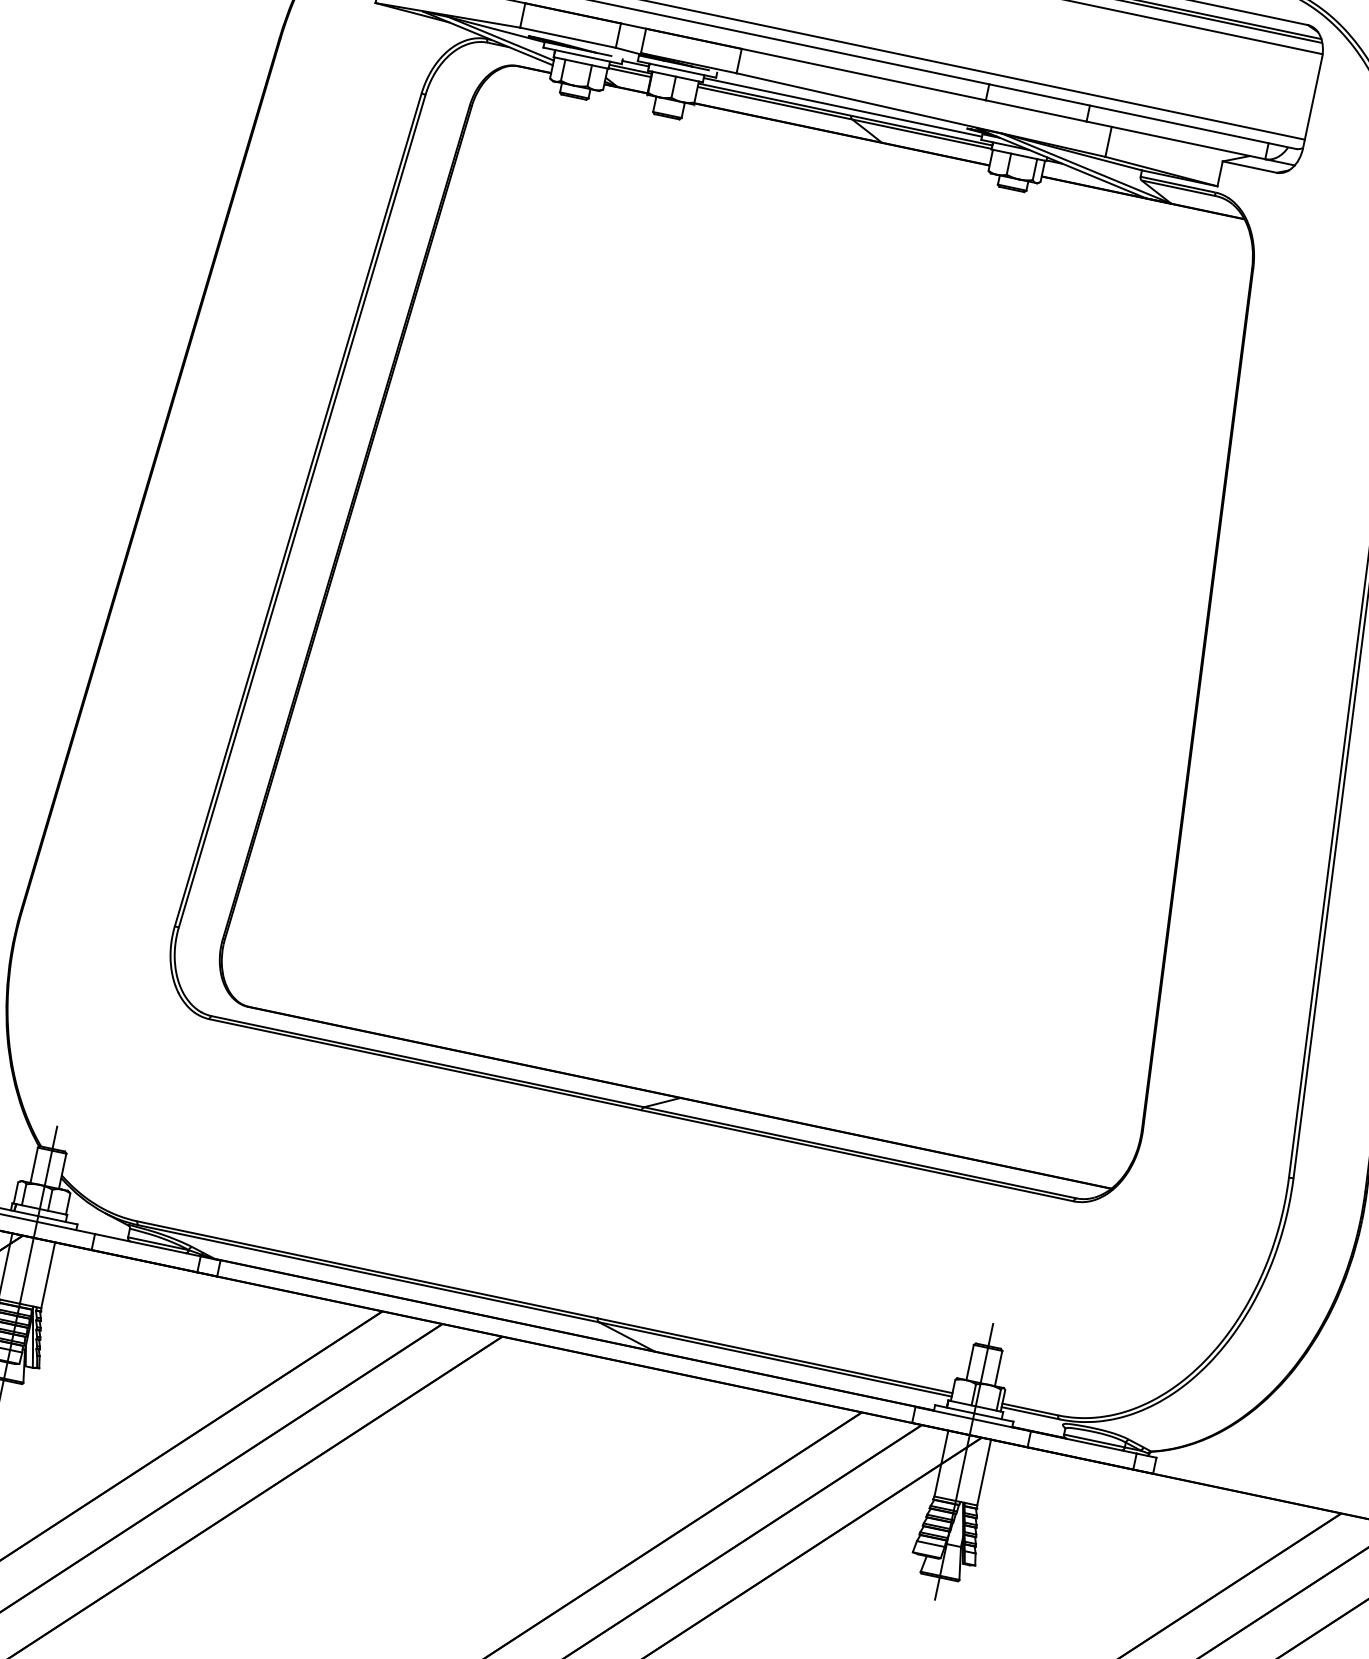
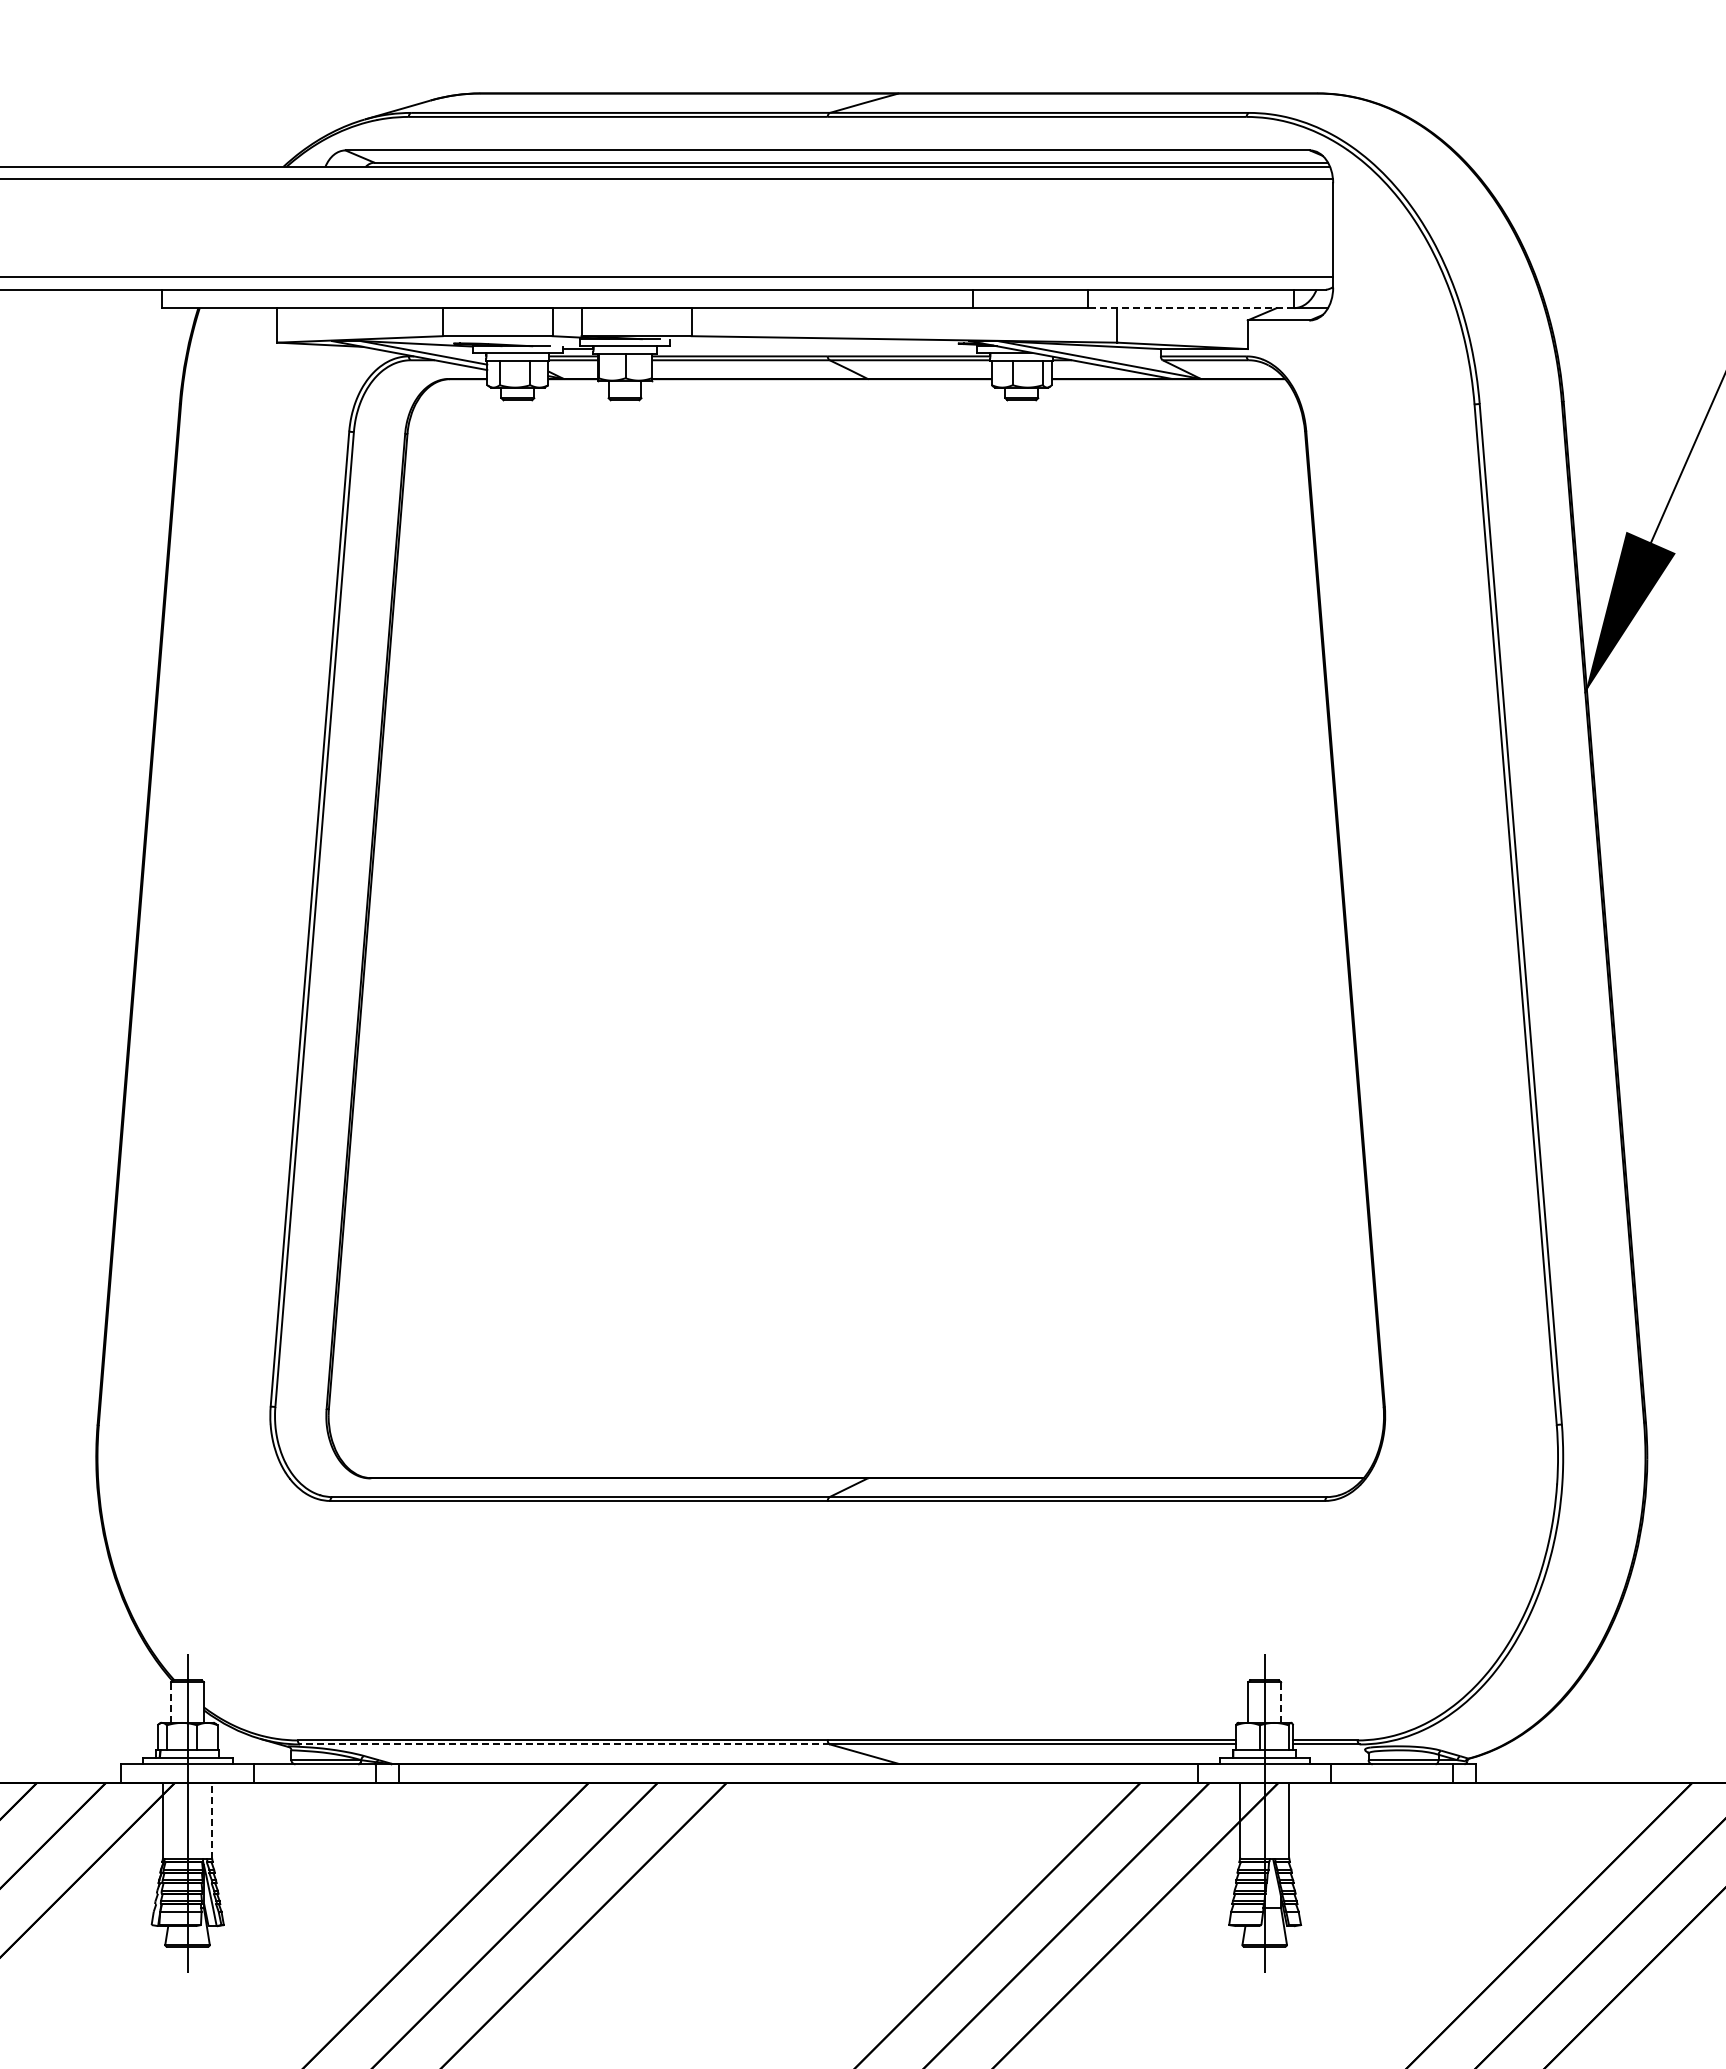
line: (842, 107) -> (816, 349), removed
line: (1176, 140) -> (1191, 308), solid -> dashed
line: (34, 1165) -> (171, 1702), solid -> dashed
line: (369, 1273) -> (565, 1744), solid -> dashed
line: (48, 1275) -> (212, 1820), solid -> dashed
line: (998, 1368) -> (1281, 1702), solid -> dashed

